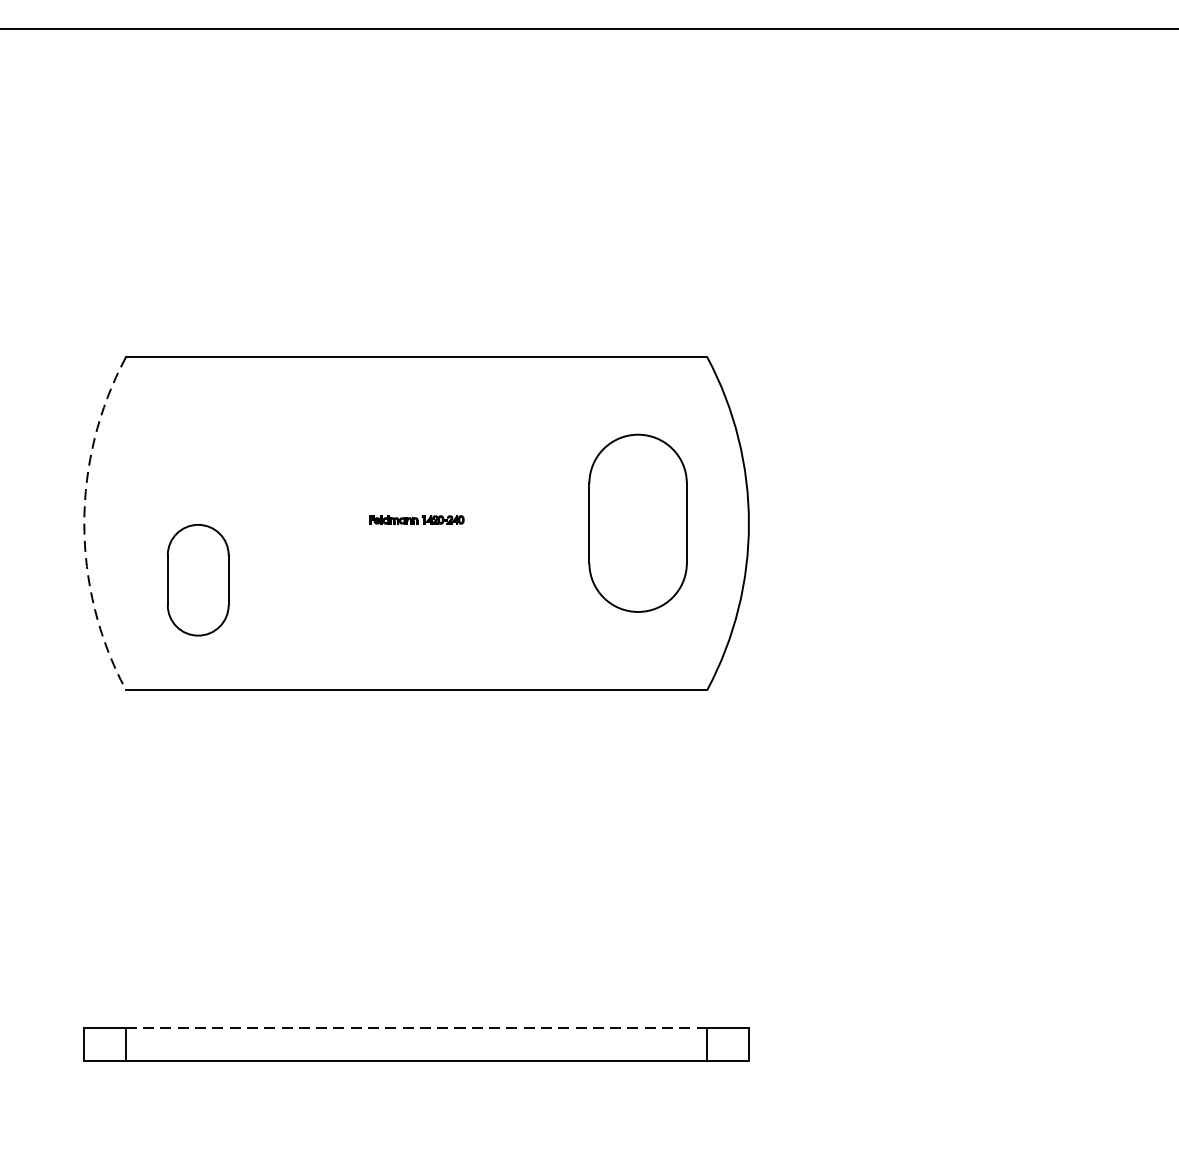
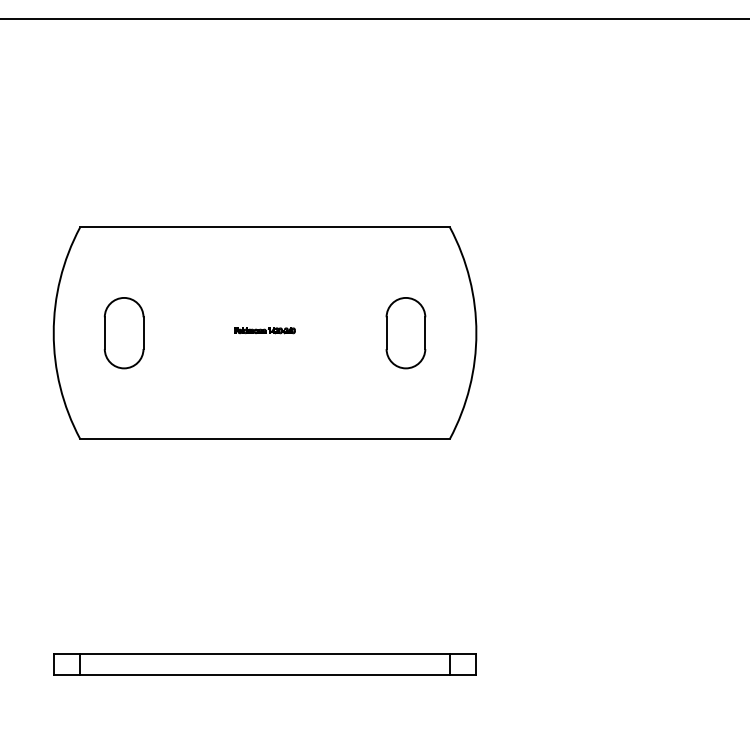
arc: (83, 524) -> (53, 333), dashed -> solid
part: (637, 524) -> (405, 333), size x0.62
part: (197, 580) -> (123, 333), moved
line: (417, 1027) -> (265, 653), dashed -> solid

